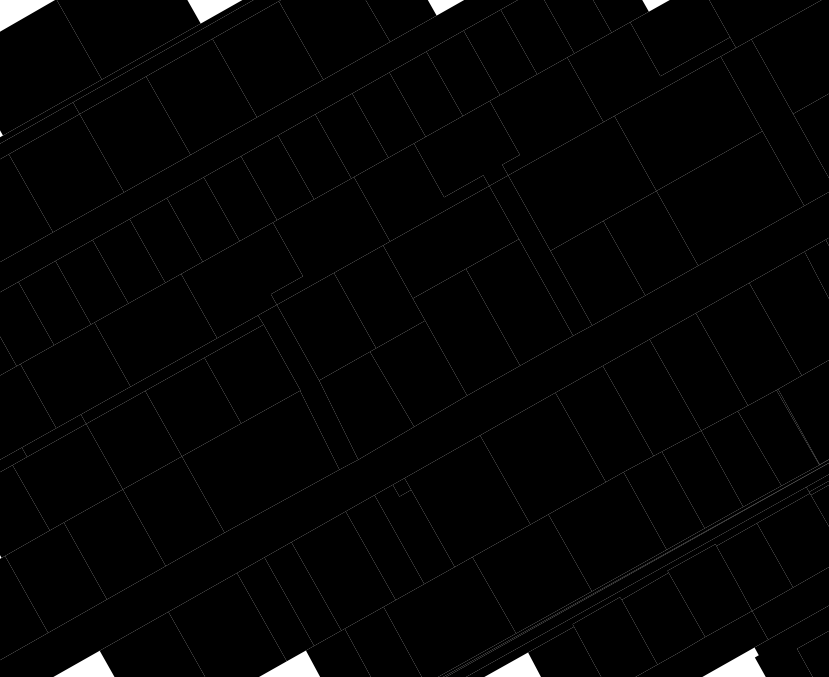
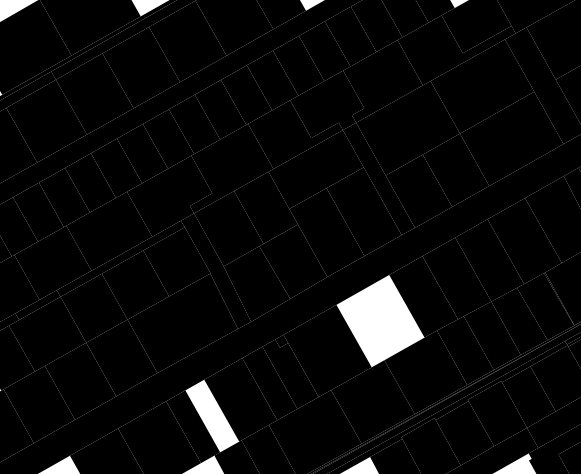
fill: (542, 457) -> (380, 320), removed
fill: (303, 593) -> (212, 415), removed

